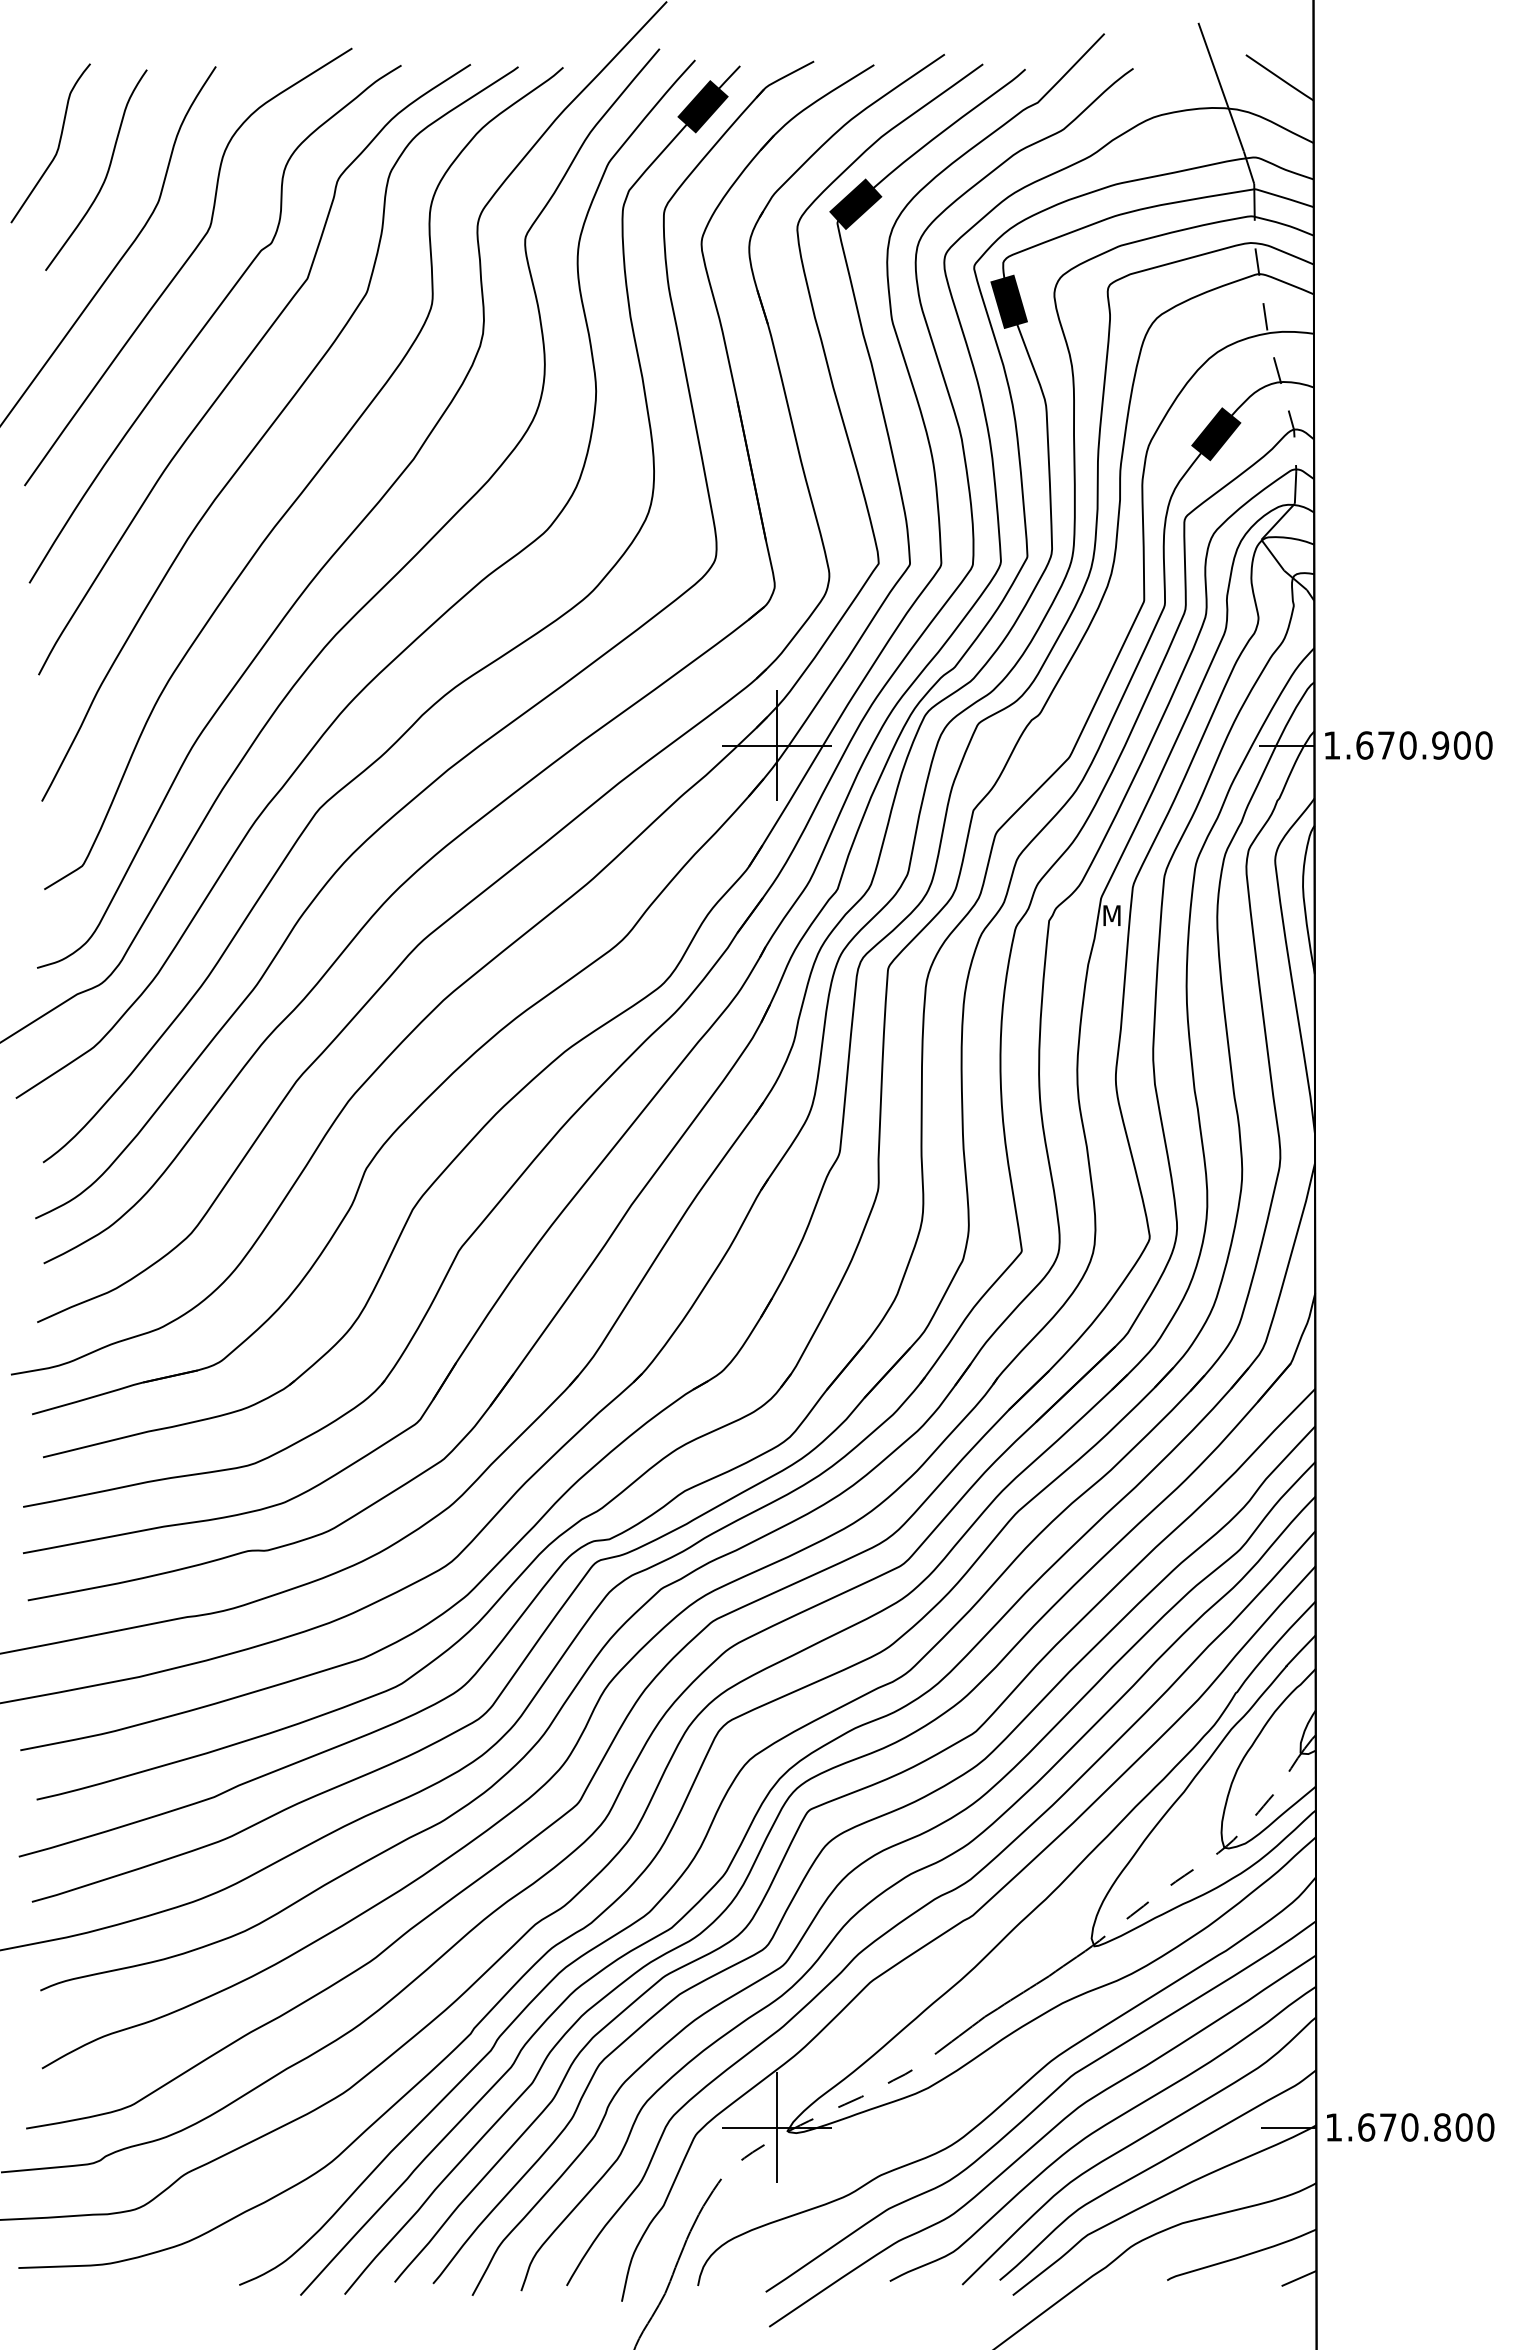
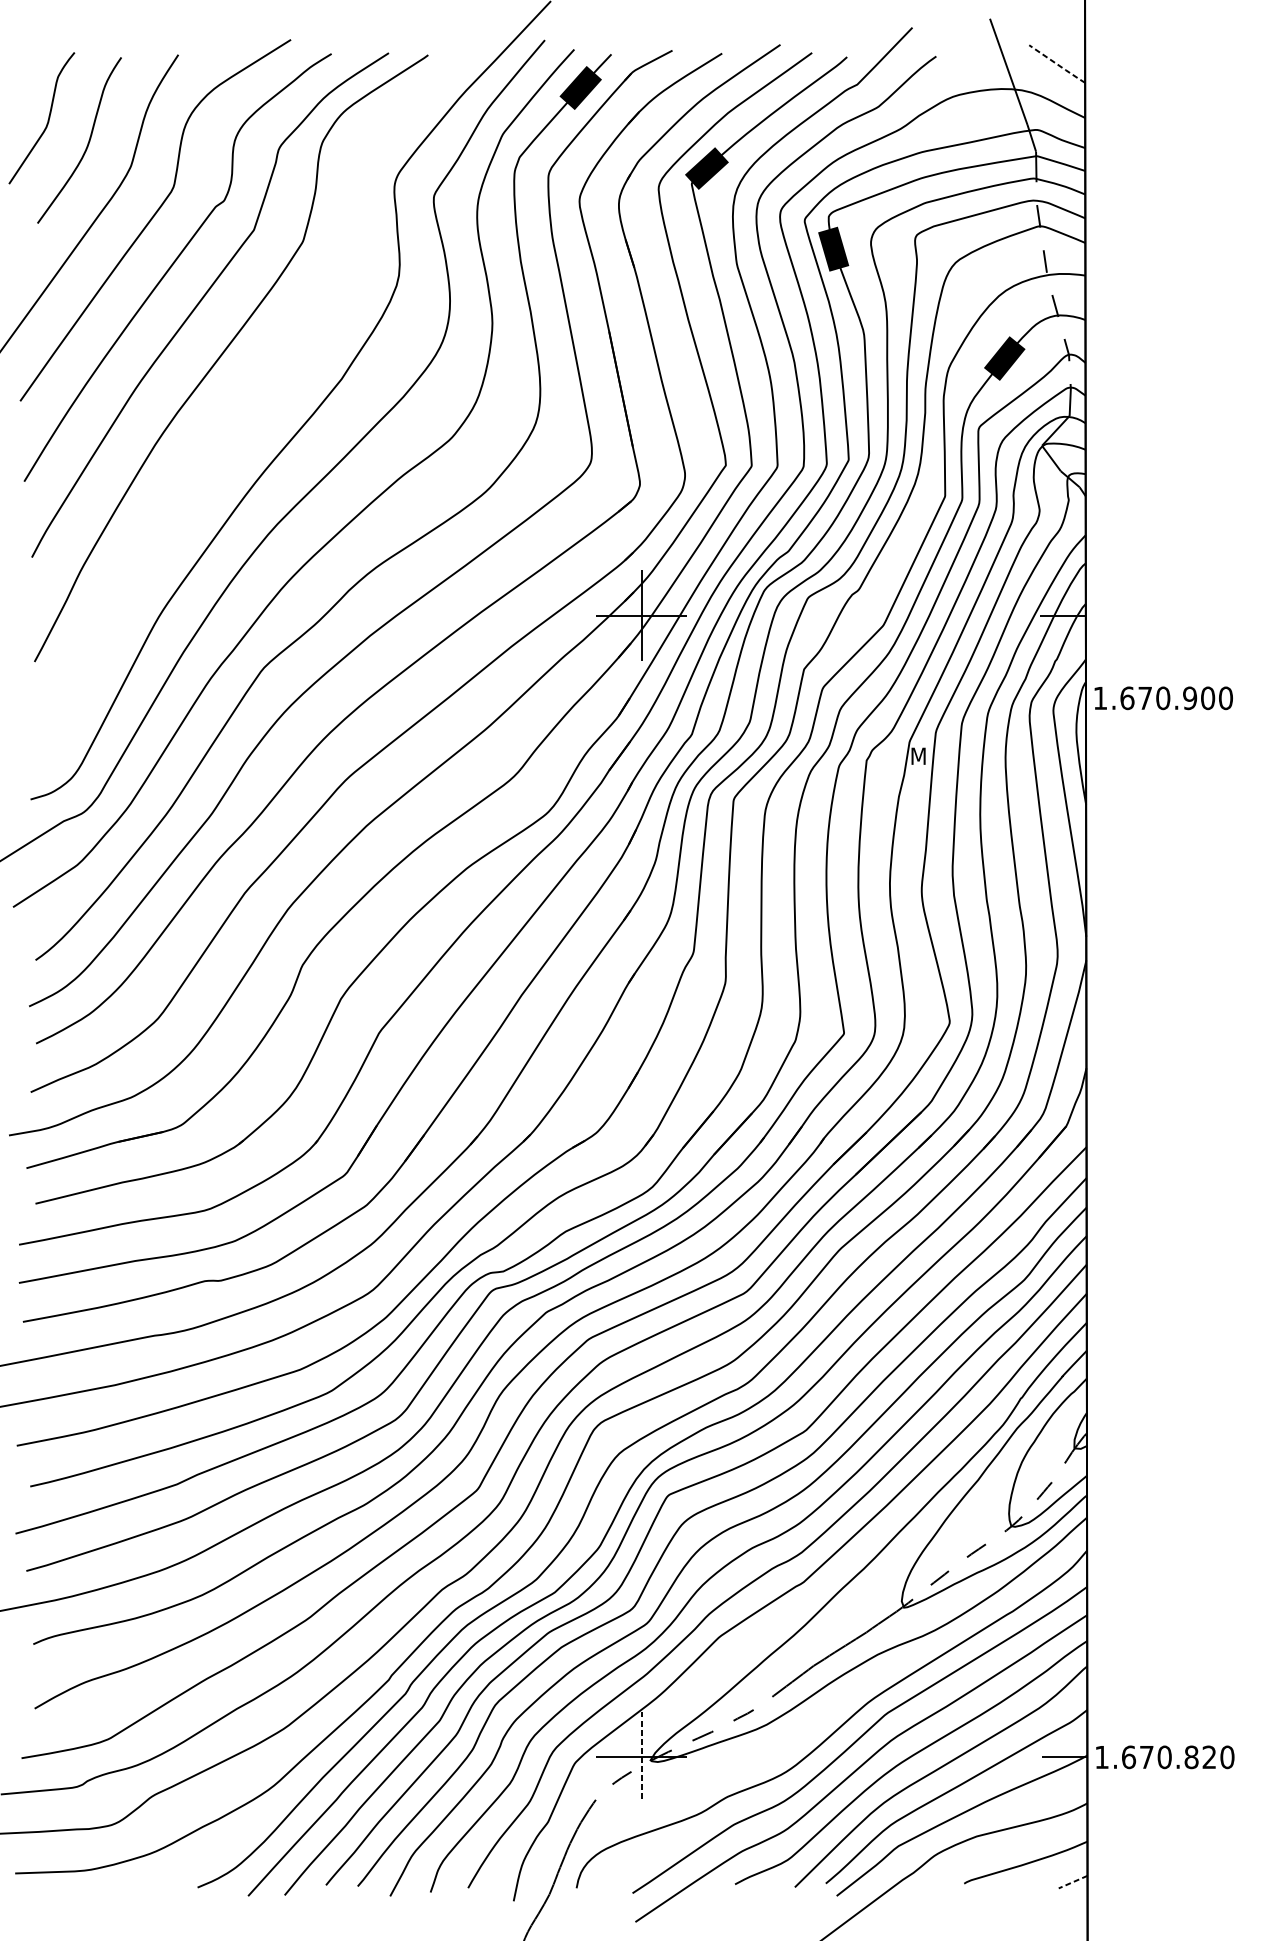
line: (1280, 78) -> (1057, 64), solid -> dashed
curve: (308, 482) -> (254, 398), removed
text: (1408, 745) -> (1163, 698), moved
text: (1463, 2127) -> (1208, 1757), 1.670.800 -> 1.670.820
line: (776, 2128) -> (641, 1758), solid -> dashed
line: (1299, 2278) -> (1073, 1882), solid -> dashed

